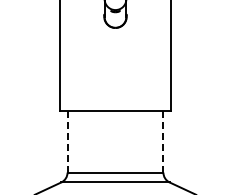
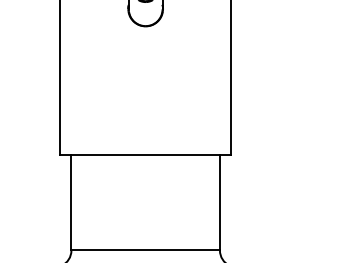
line: (67, 141) -> (71, 202), dashed -> solid
line: (163, 141) -> (220, 202), dashed -> solid

